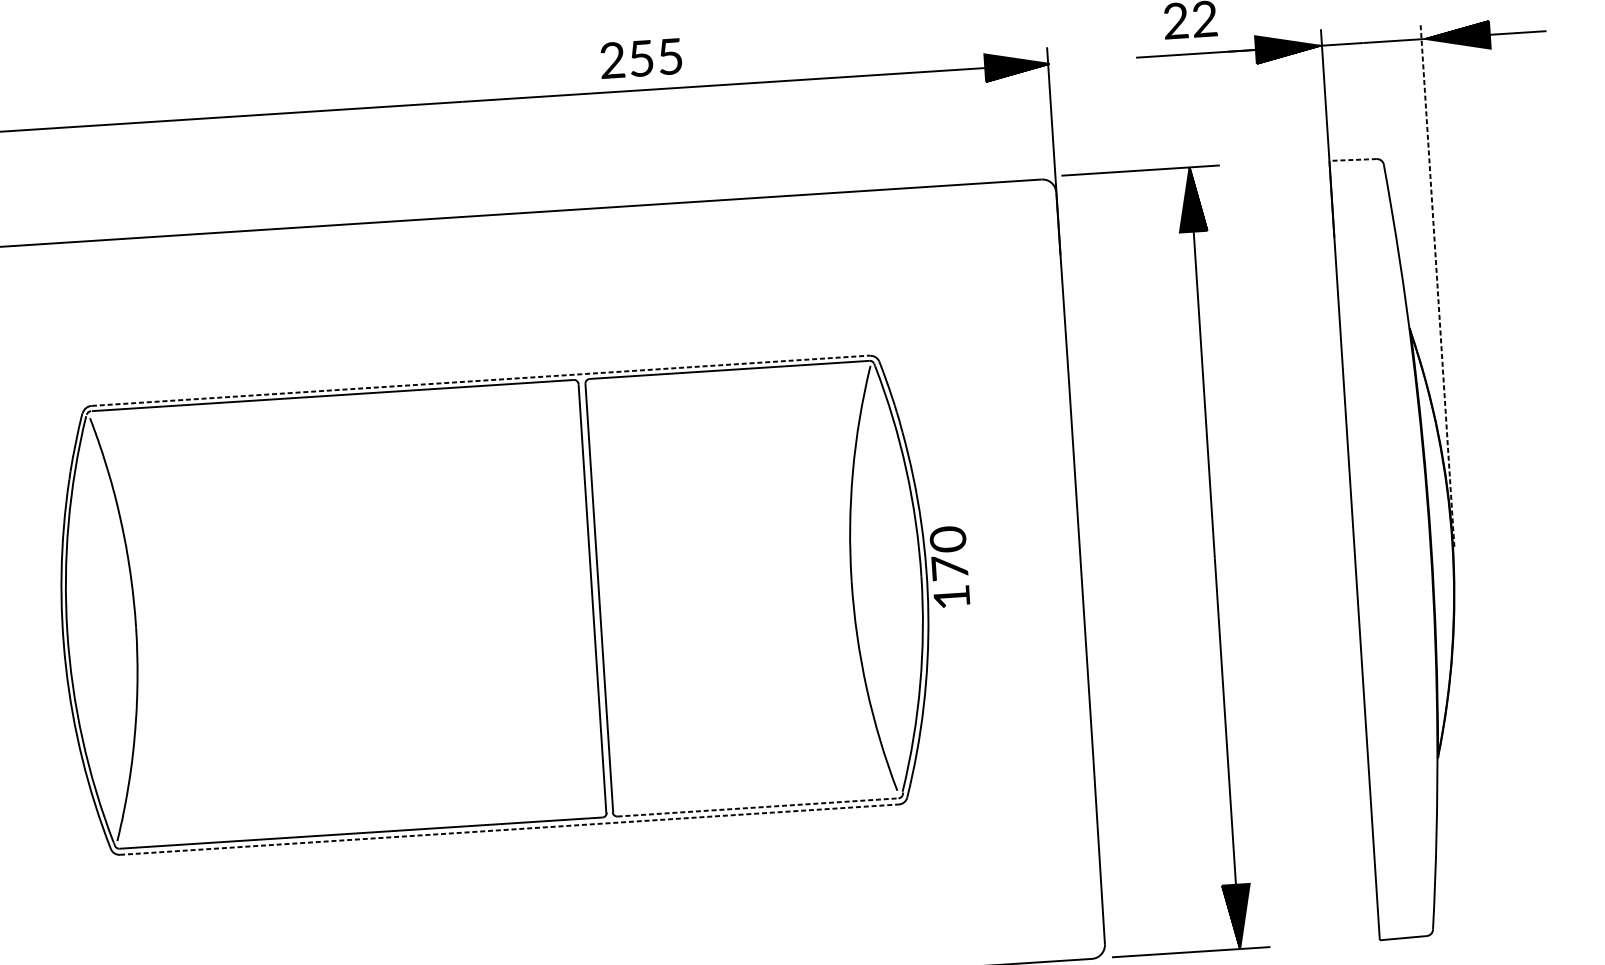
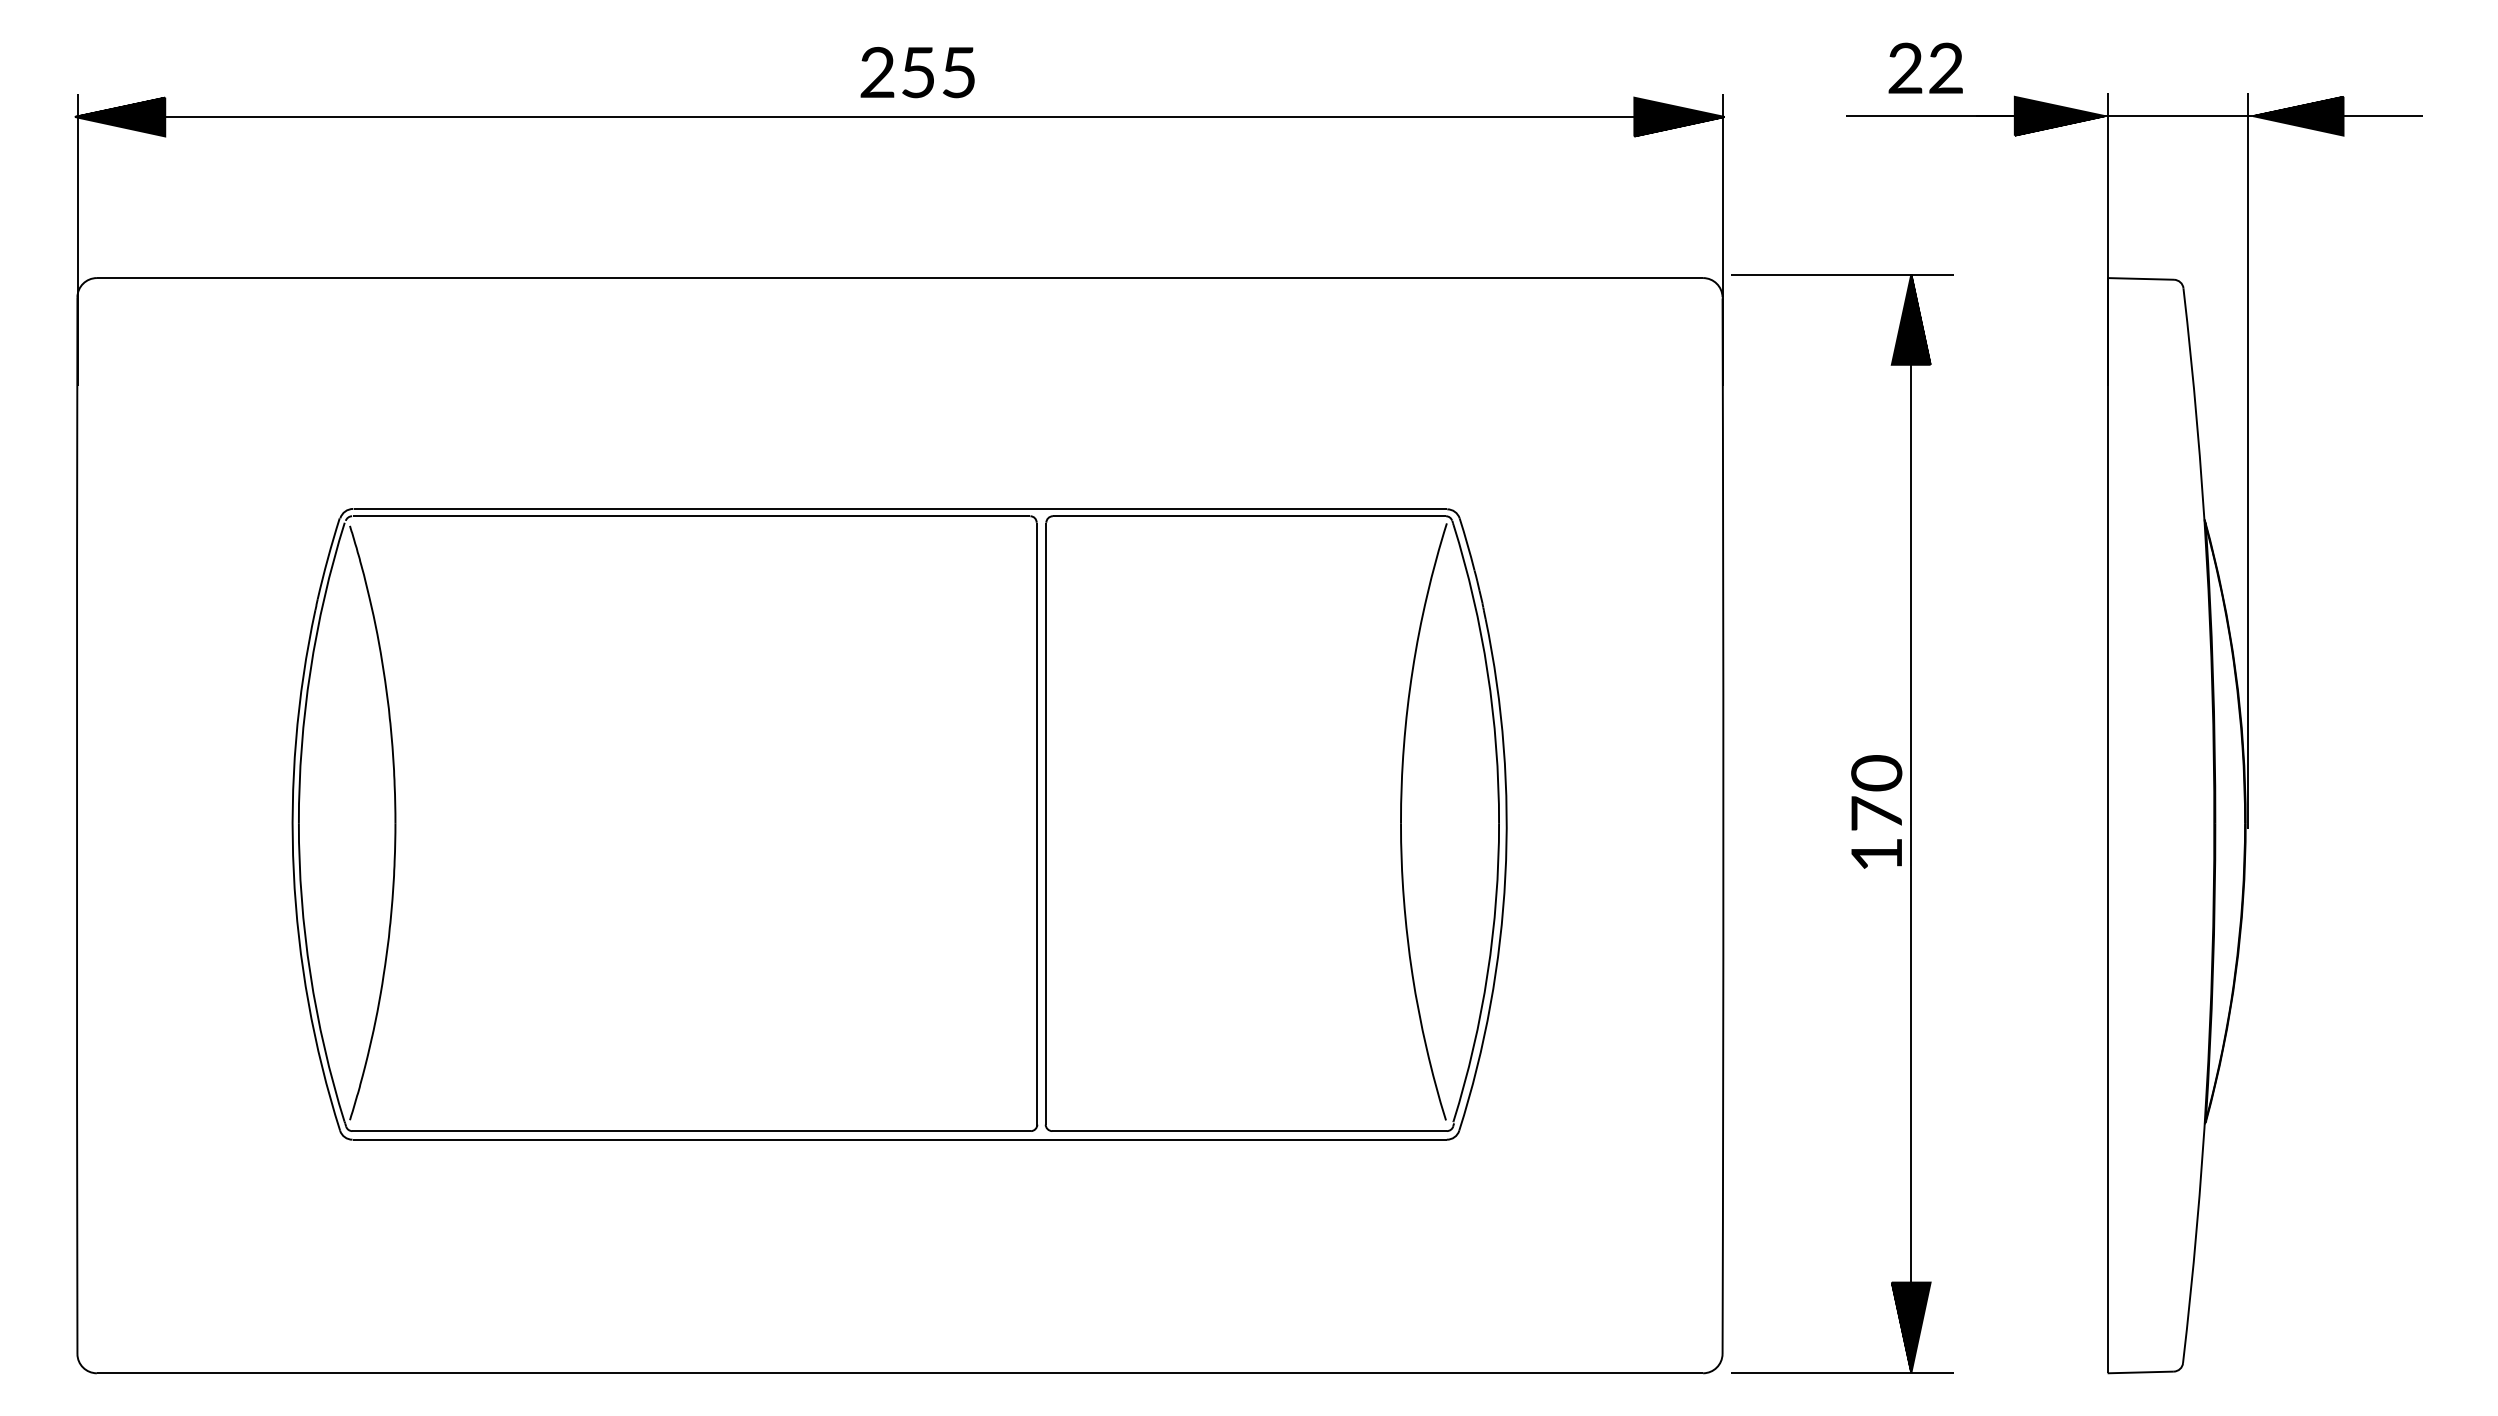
text: (640, 58) -> (917, 72), moved
line: (1352, 159) -> (2140, 278), dashed -> solid
line: (1437, 284) -> (2247, 460), dashed -> solid
line: (481, 380) -> (900, 508), dashed -> solid
text: (949, 566) -> (1876, 811), moved
line: (758, 807) -> (1250, 1131), dashed -> solid
line: (510, 829) -> (900, 1139), dashed -> solid

